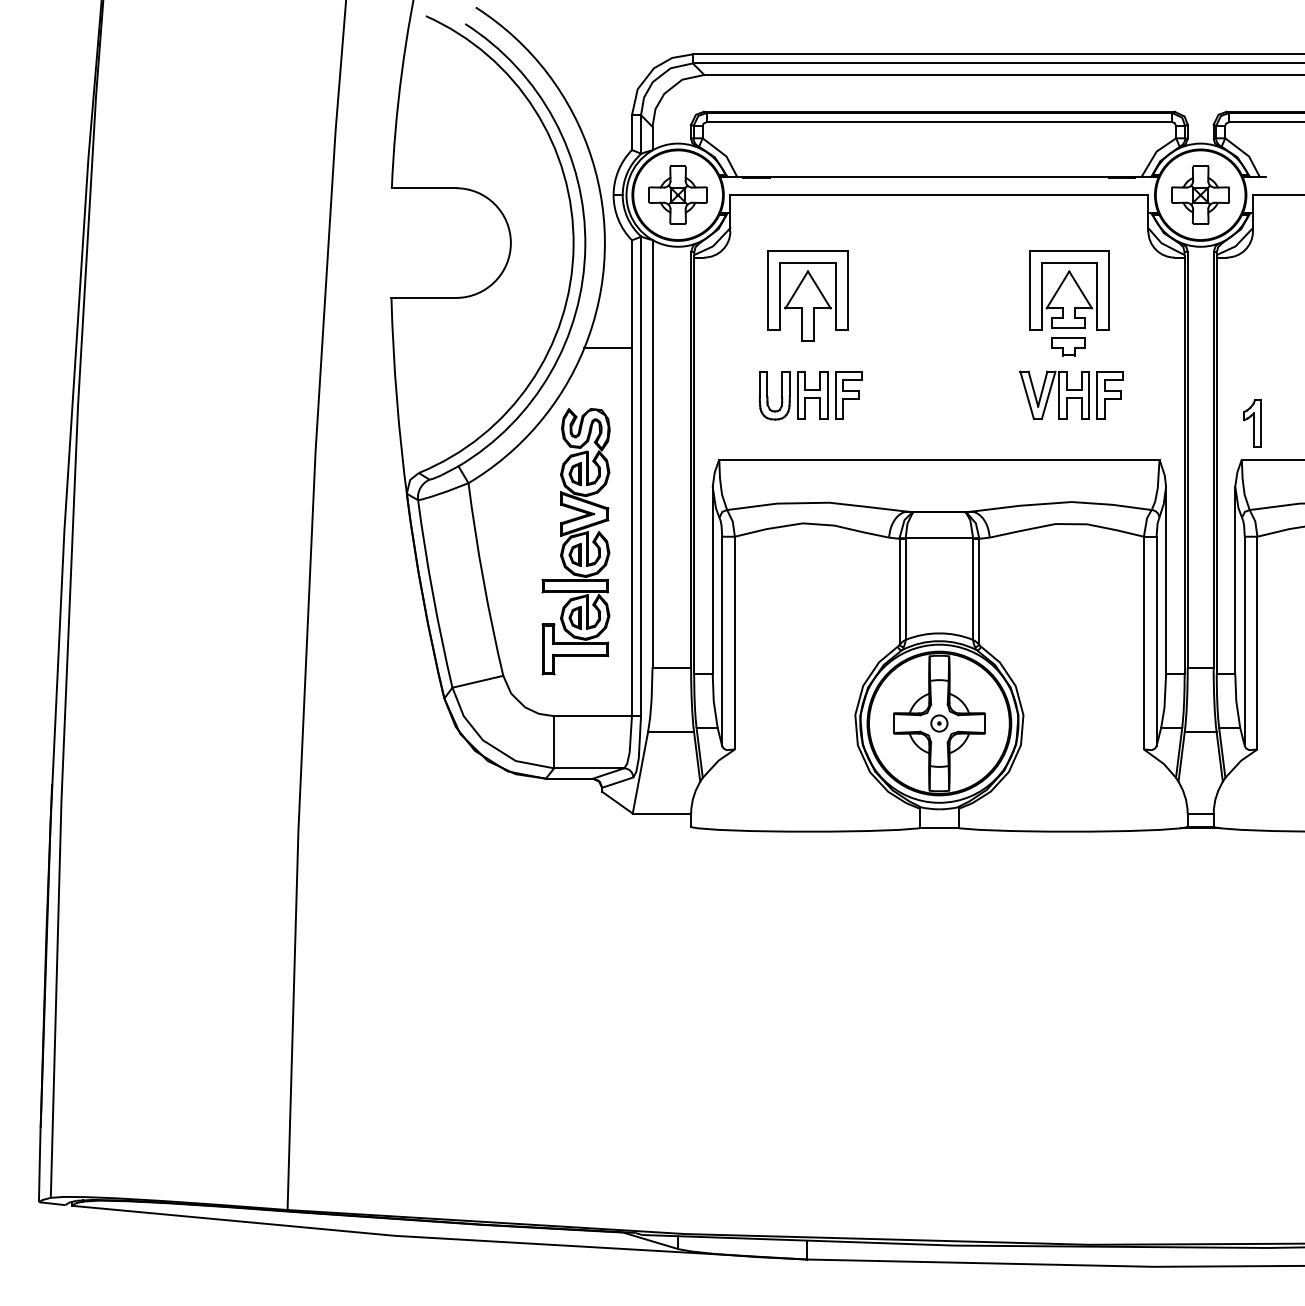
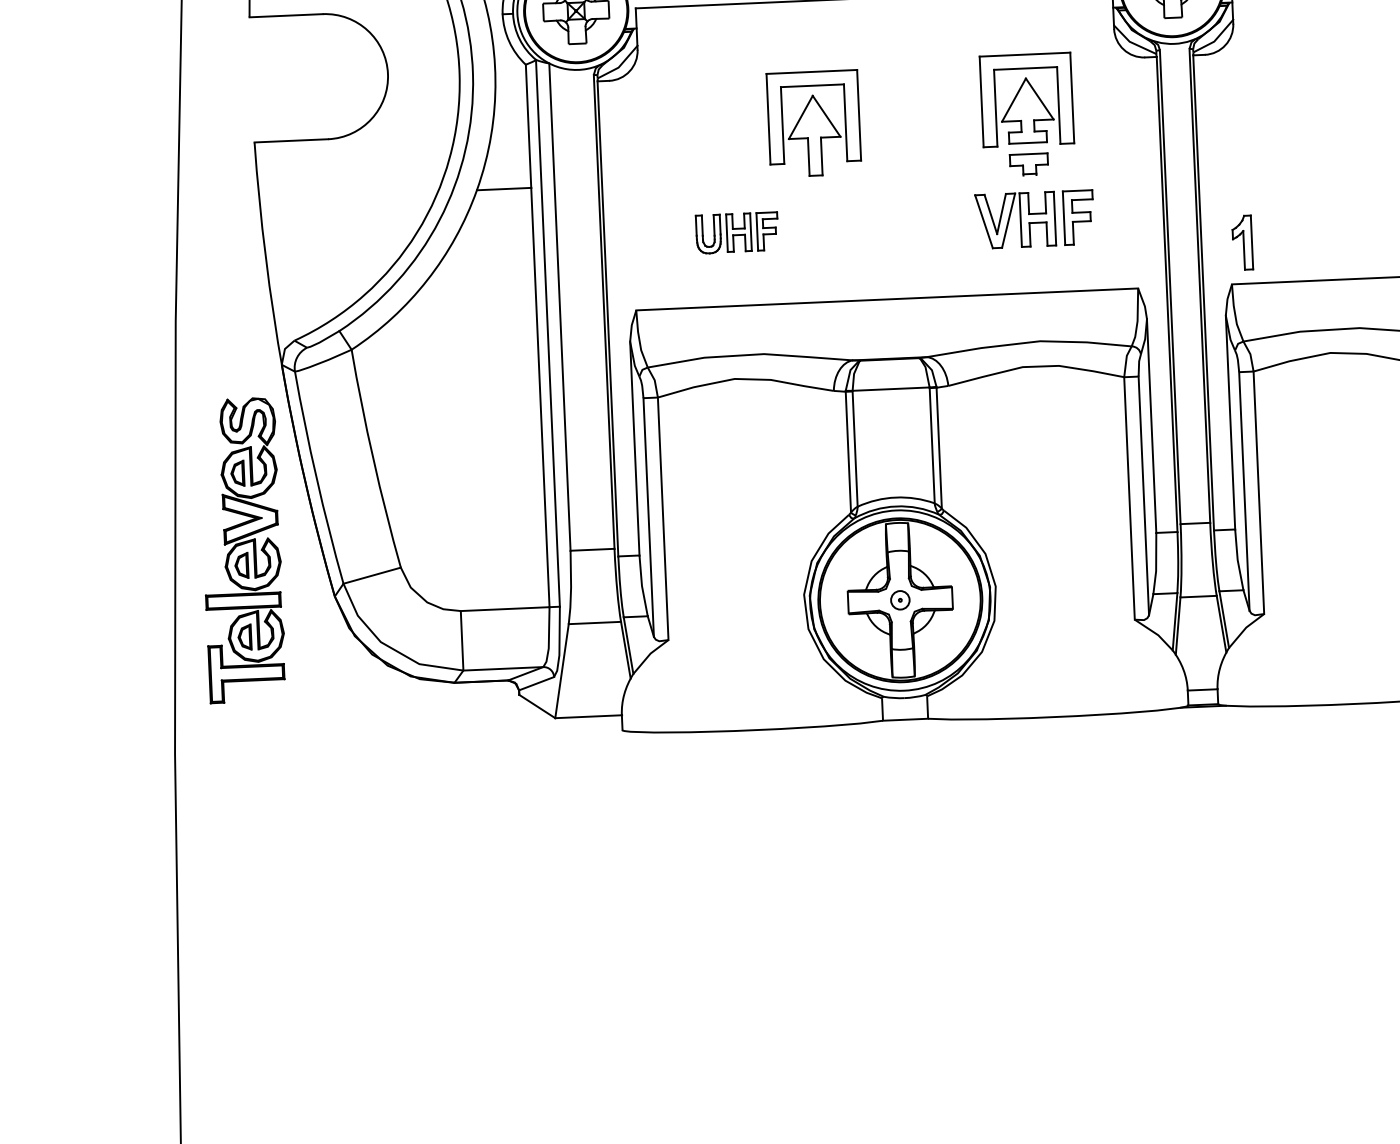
part: (807, 295) -> (813, 123), moved
part: (810, 395) -> (737, 232), size x0.7
part: (575, 541) -> (241, 550), moved

